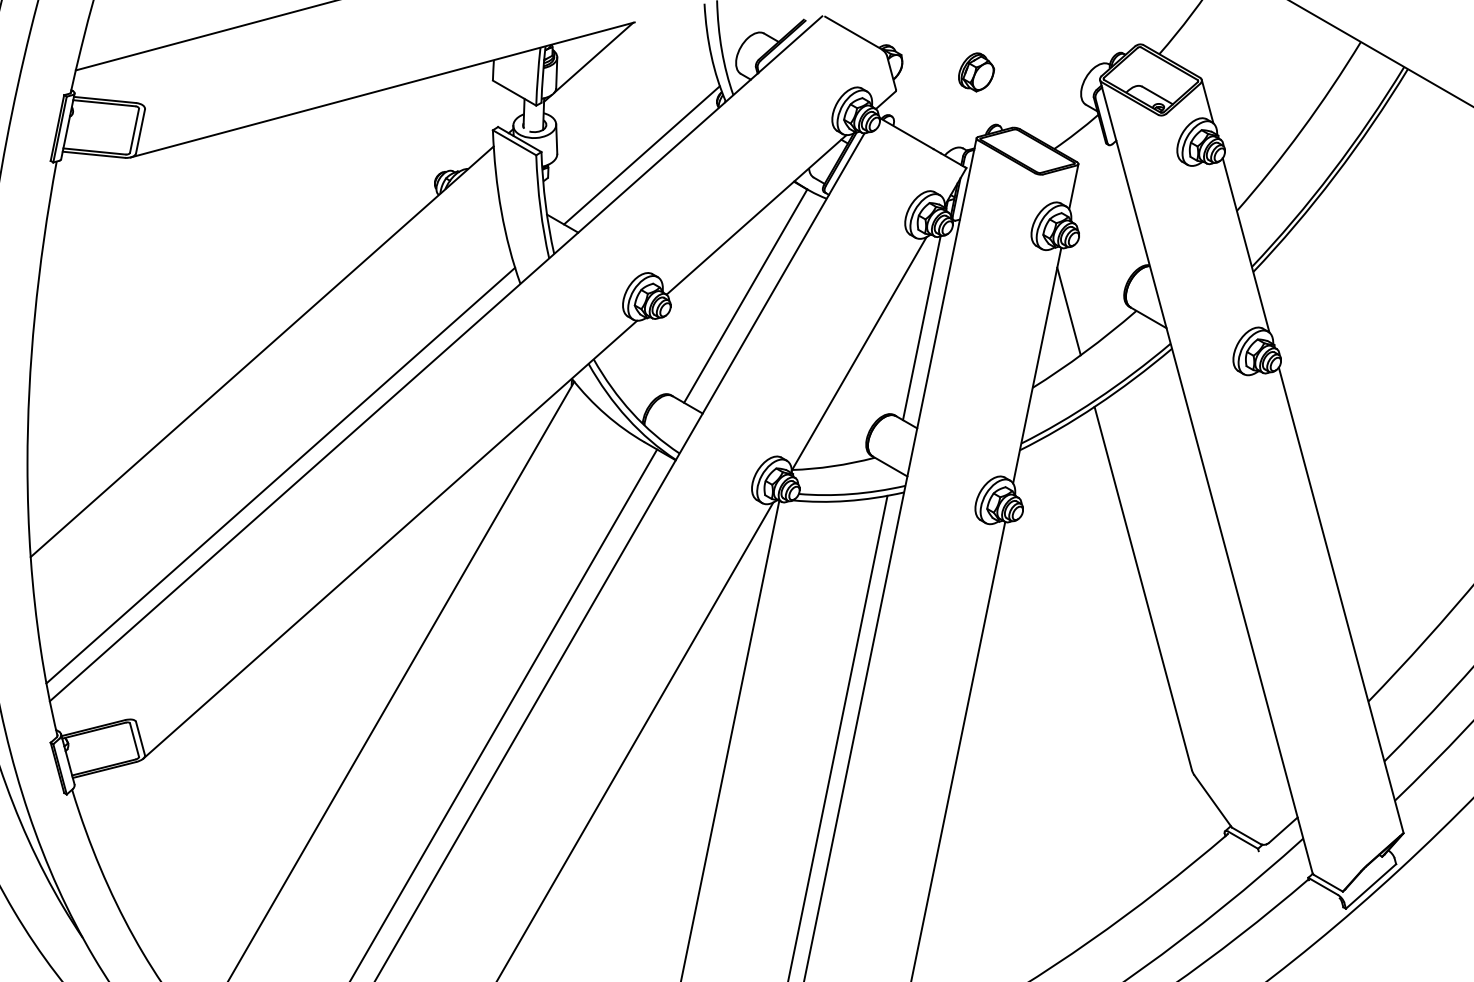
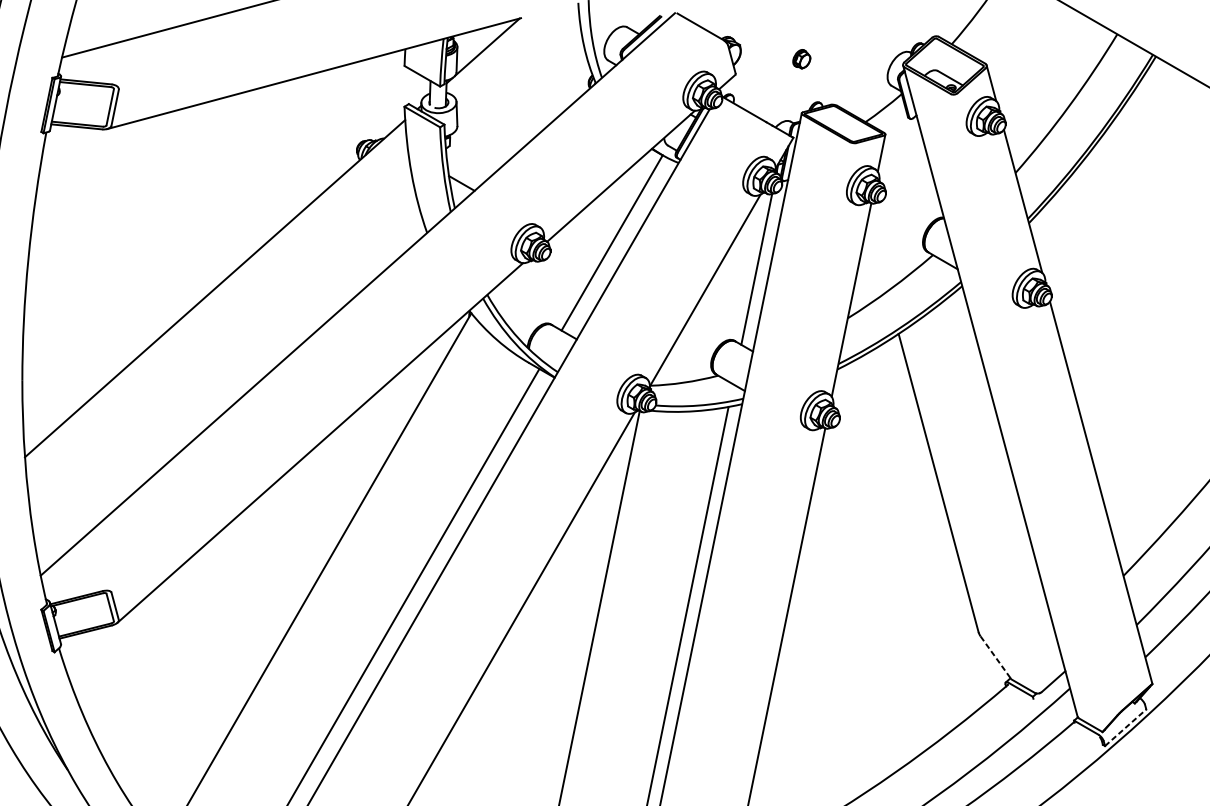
part: (976, 72) -> (801, 59), size x0.6
line: (641, 155) -> (526, 127), removed
line: (1068, 311) -> (877, 255), removed
line: (280, 475) -> (230, 390), removed
line: (1213, 801) -> (996, 657), solid -> dashed
line: (1371, 886) -> (1126, 727), solid -> dashed

